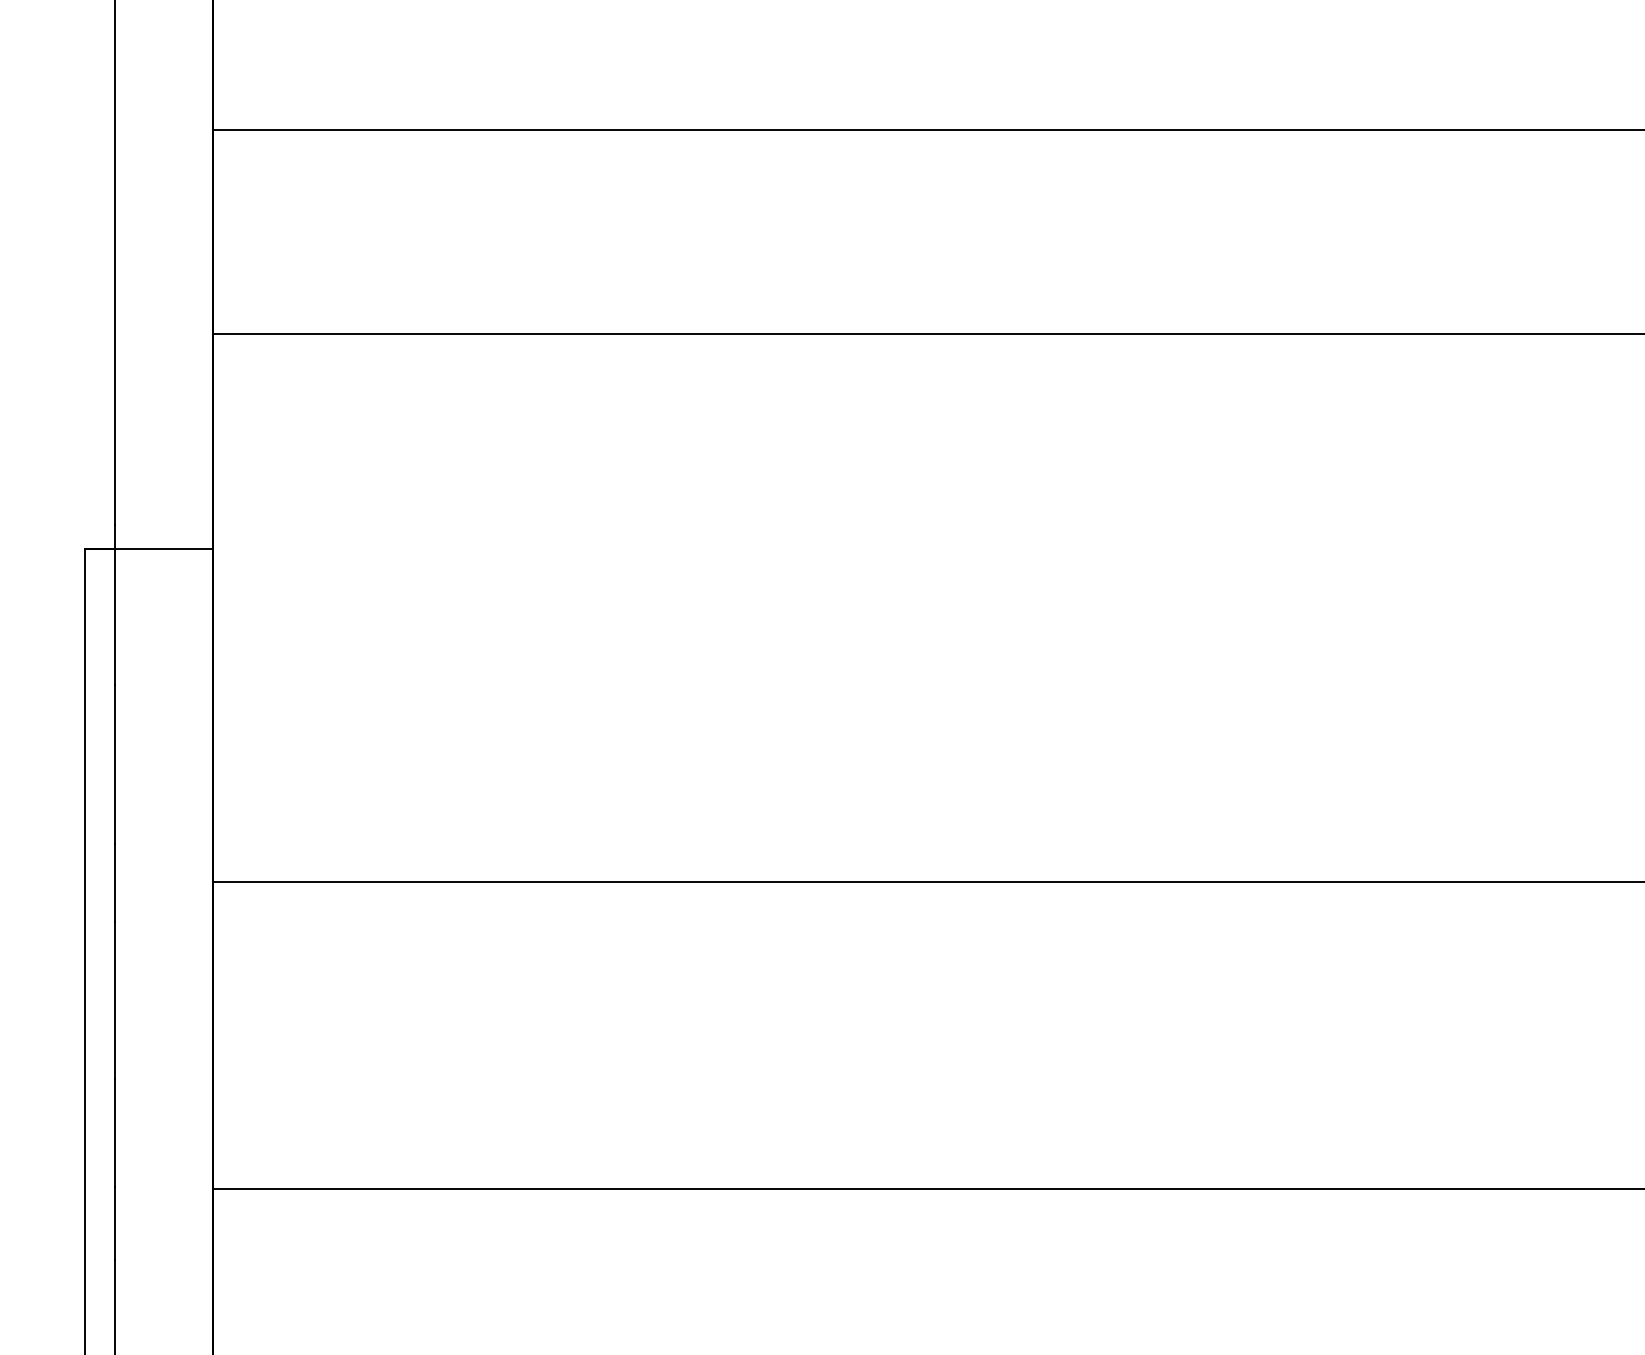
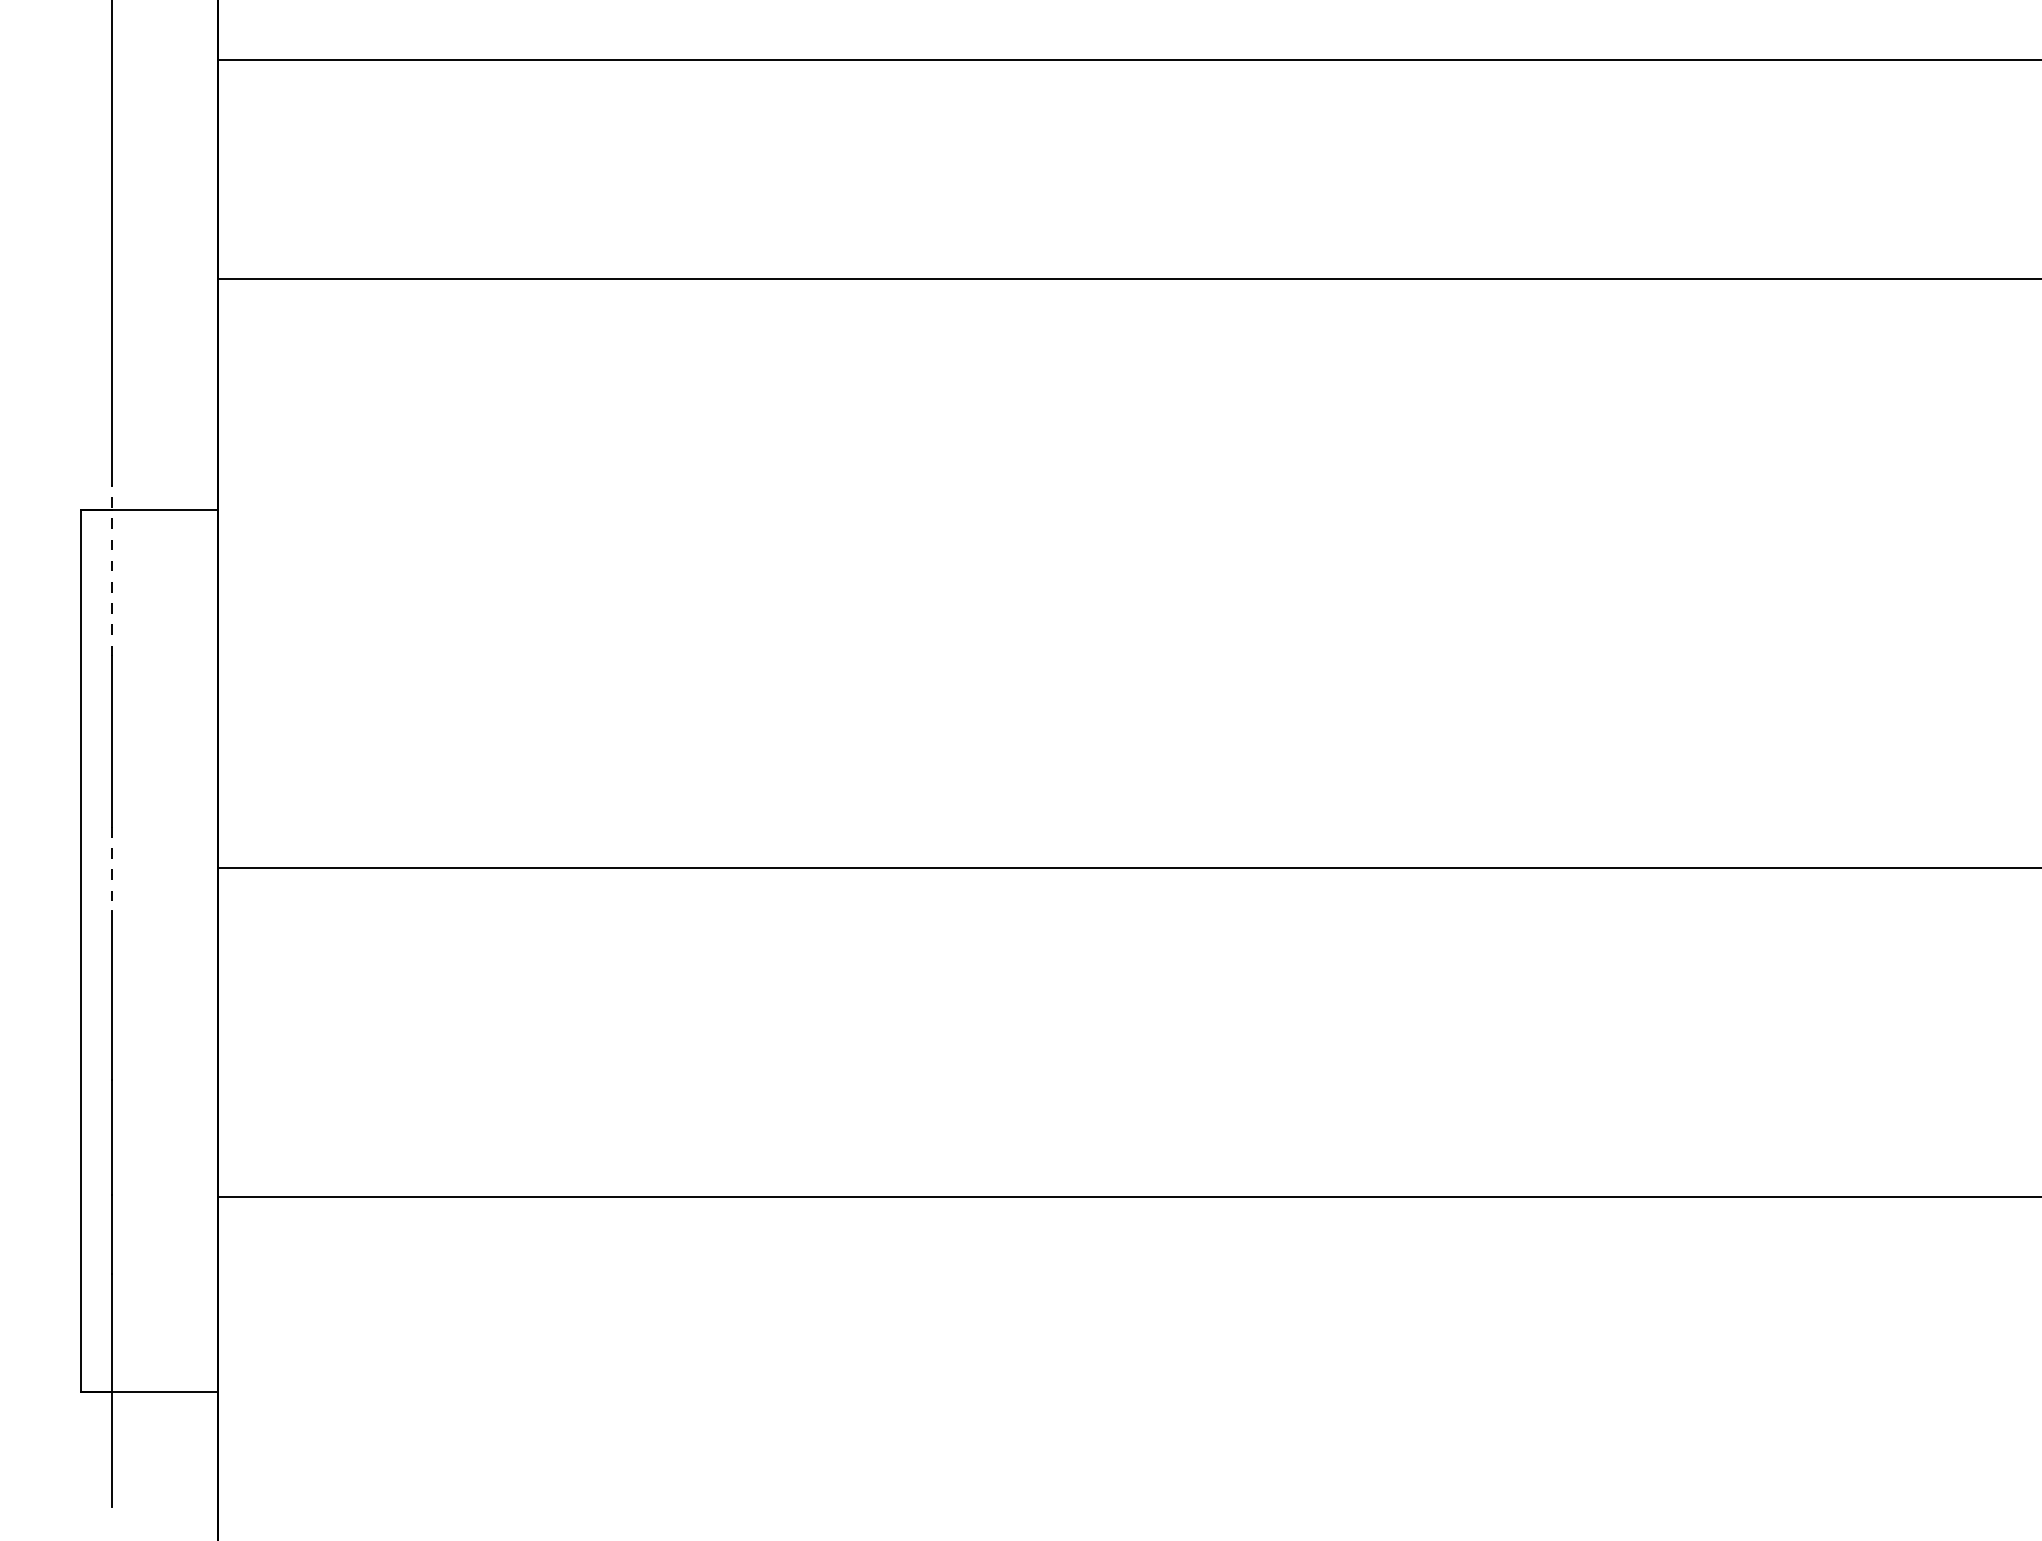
line: (114, 605) -> (112, 570), solid -> dashed
line: (114, 882) -> (112, 868), solid -> dashed

